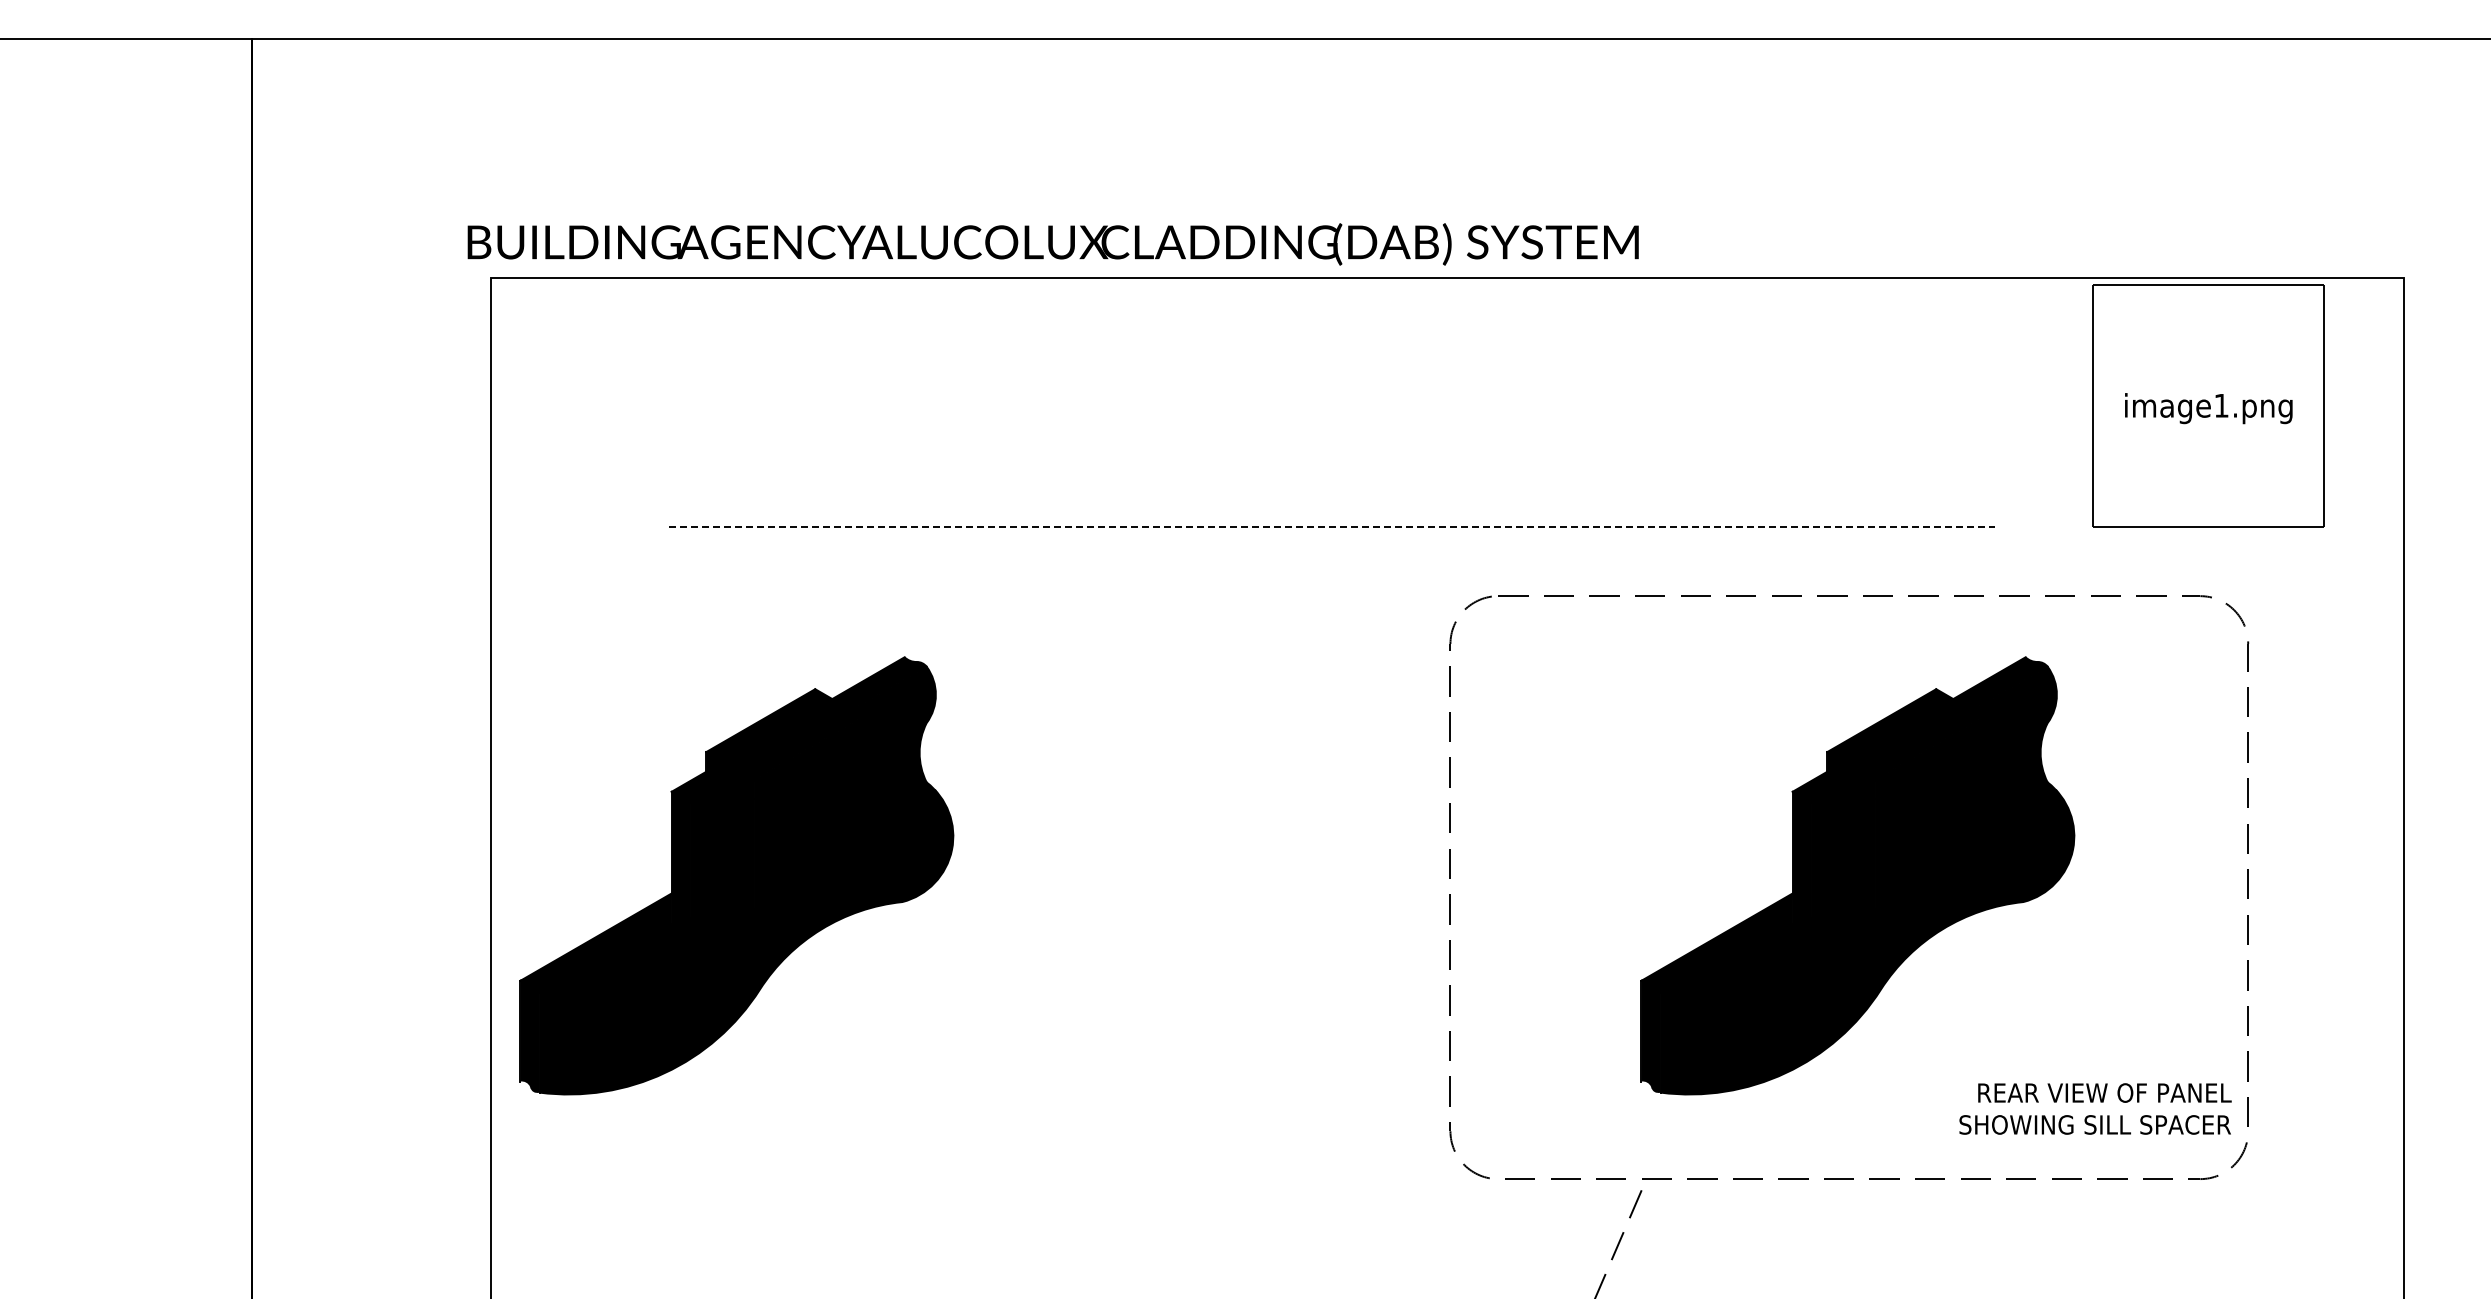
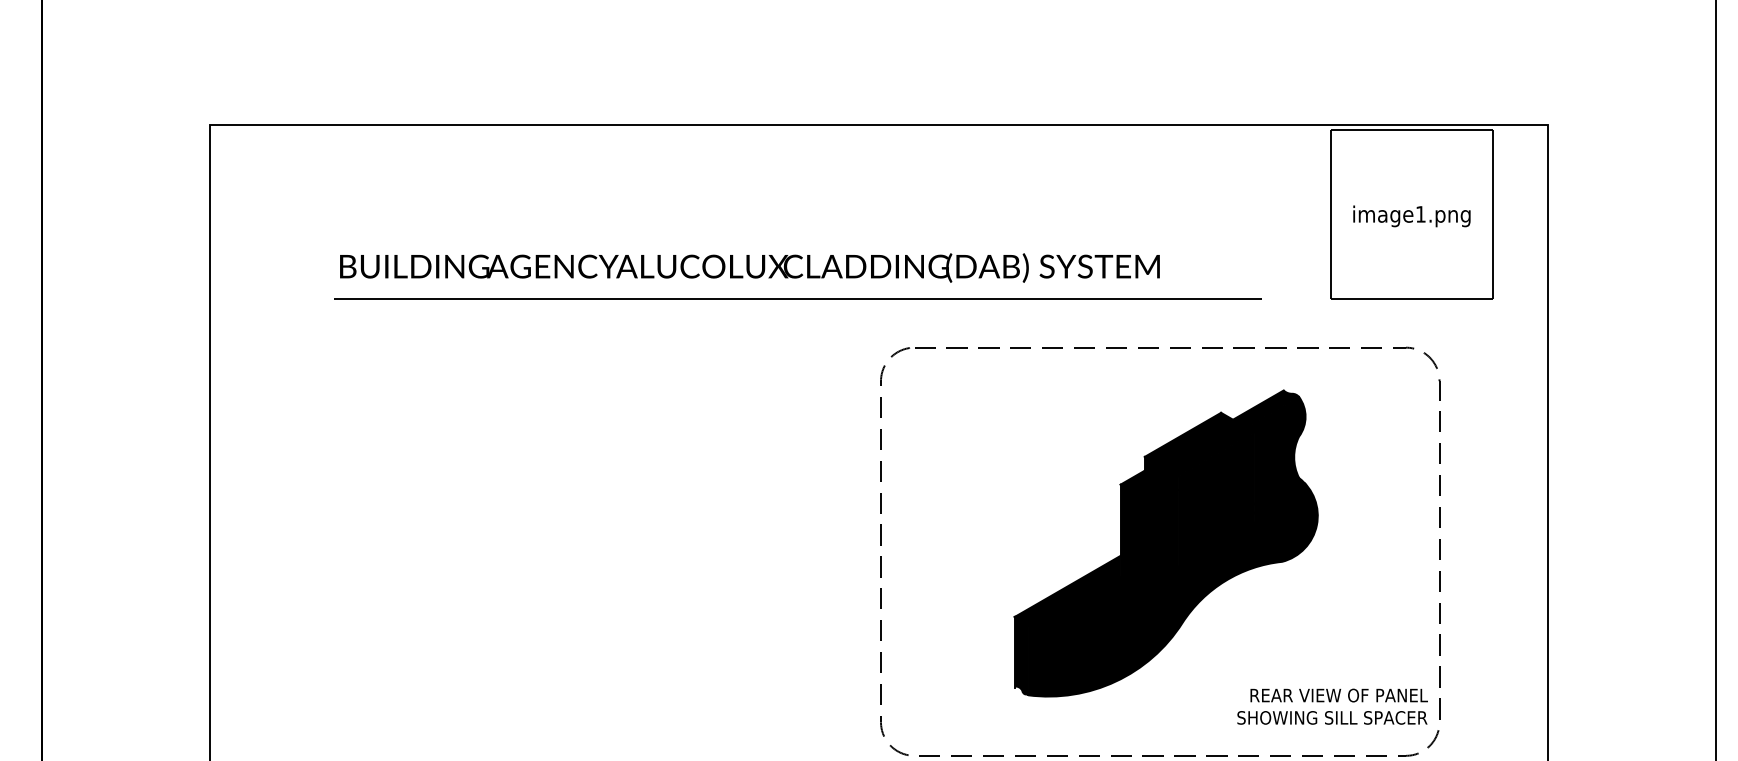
text: (1052, 244) -> (749, 268), moved
line: (1332, 526) -> (798, 298), dashed -> solid
part: (736, 875) -> (381, 543), removed

